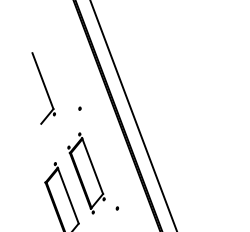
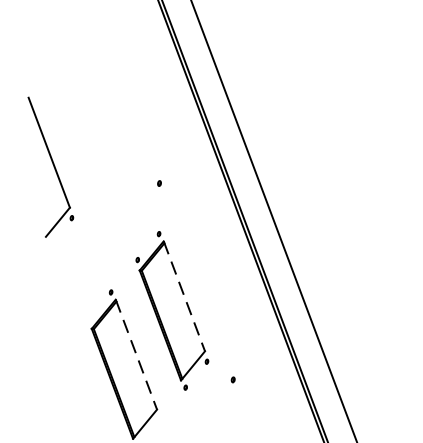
part: (43, 88) -> (50, 167), moved
line: (92, 166) -> (184, 297), solid -> dashed
line: (68, 195) -> (136, 354), solid -> dashed

